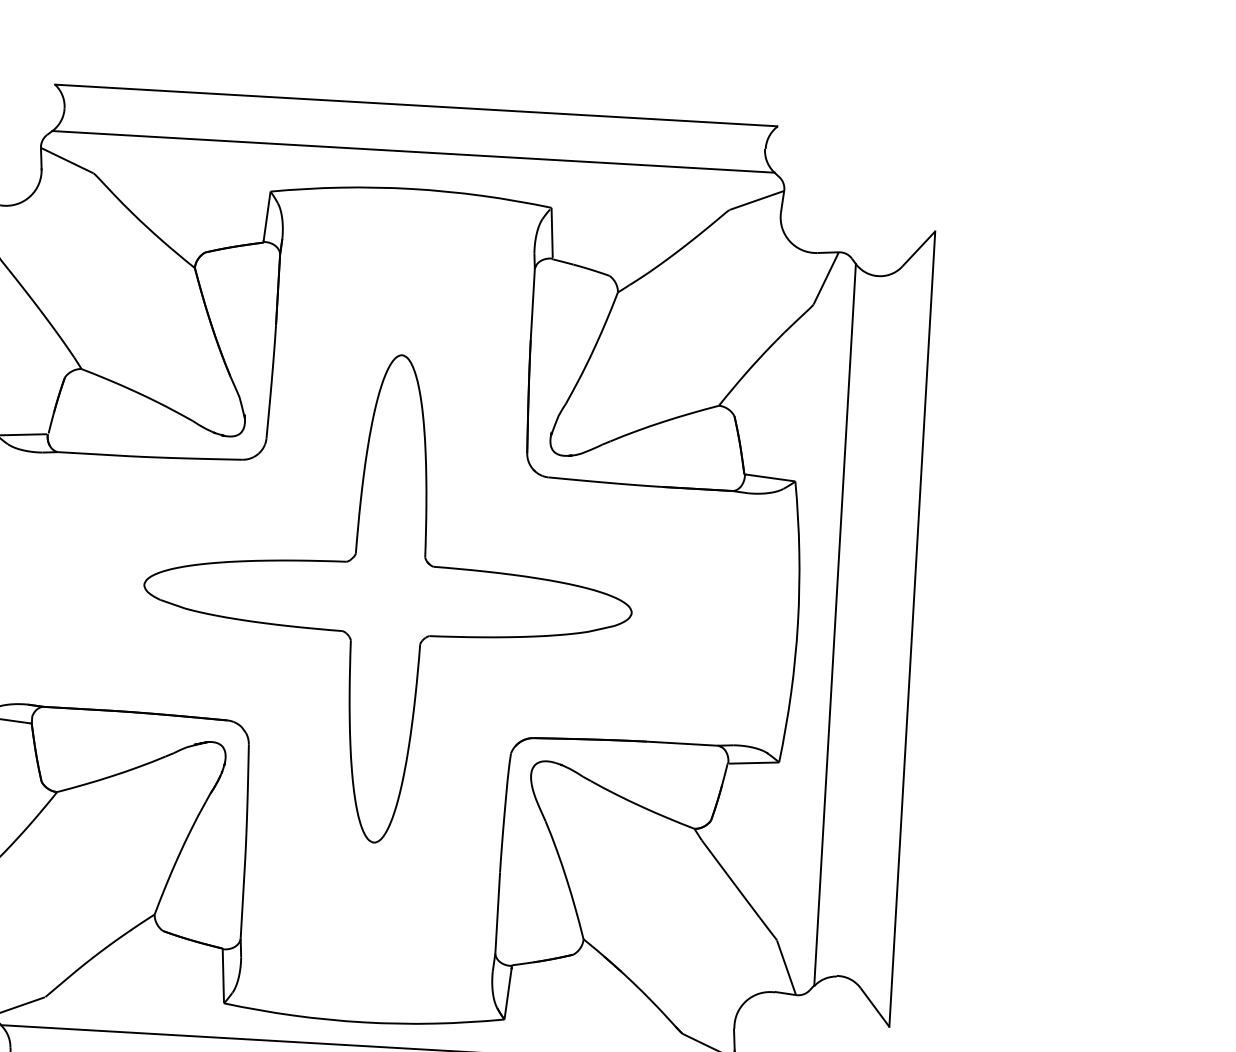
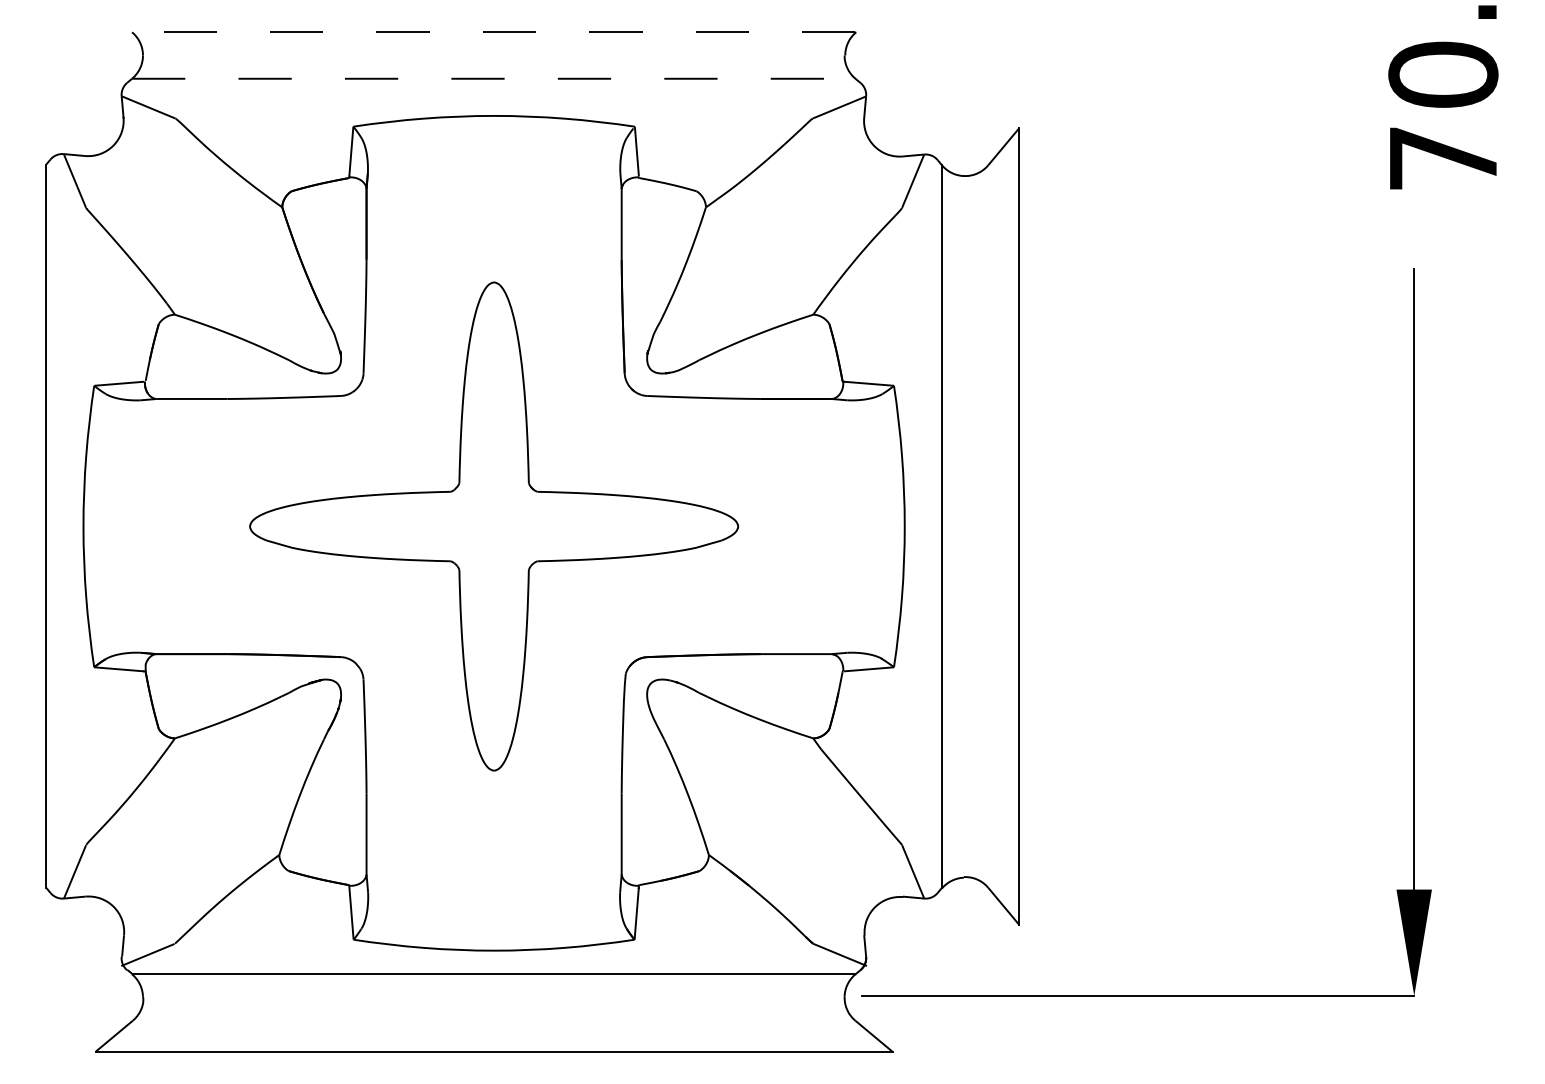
line: (415, 105) -> (493, 32), solid -> dashed
line: (413, 151) -> (493, 78), solid -> dashed

